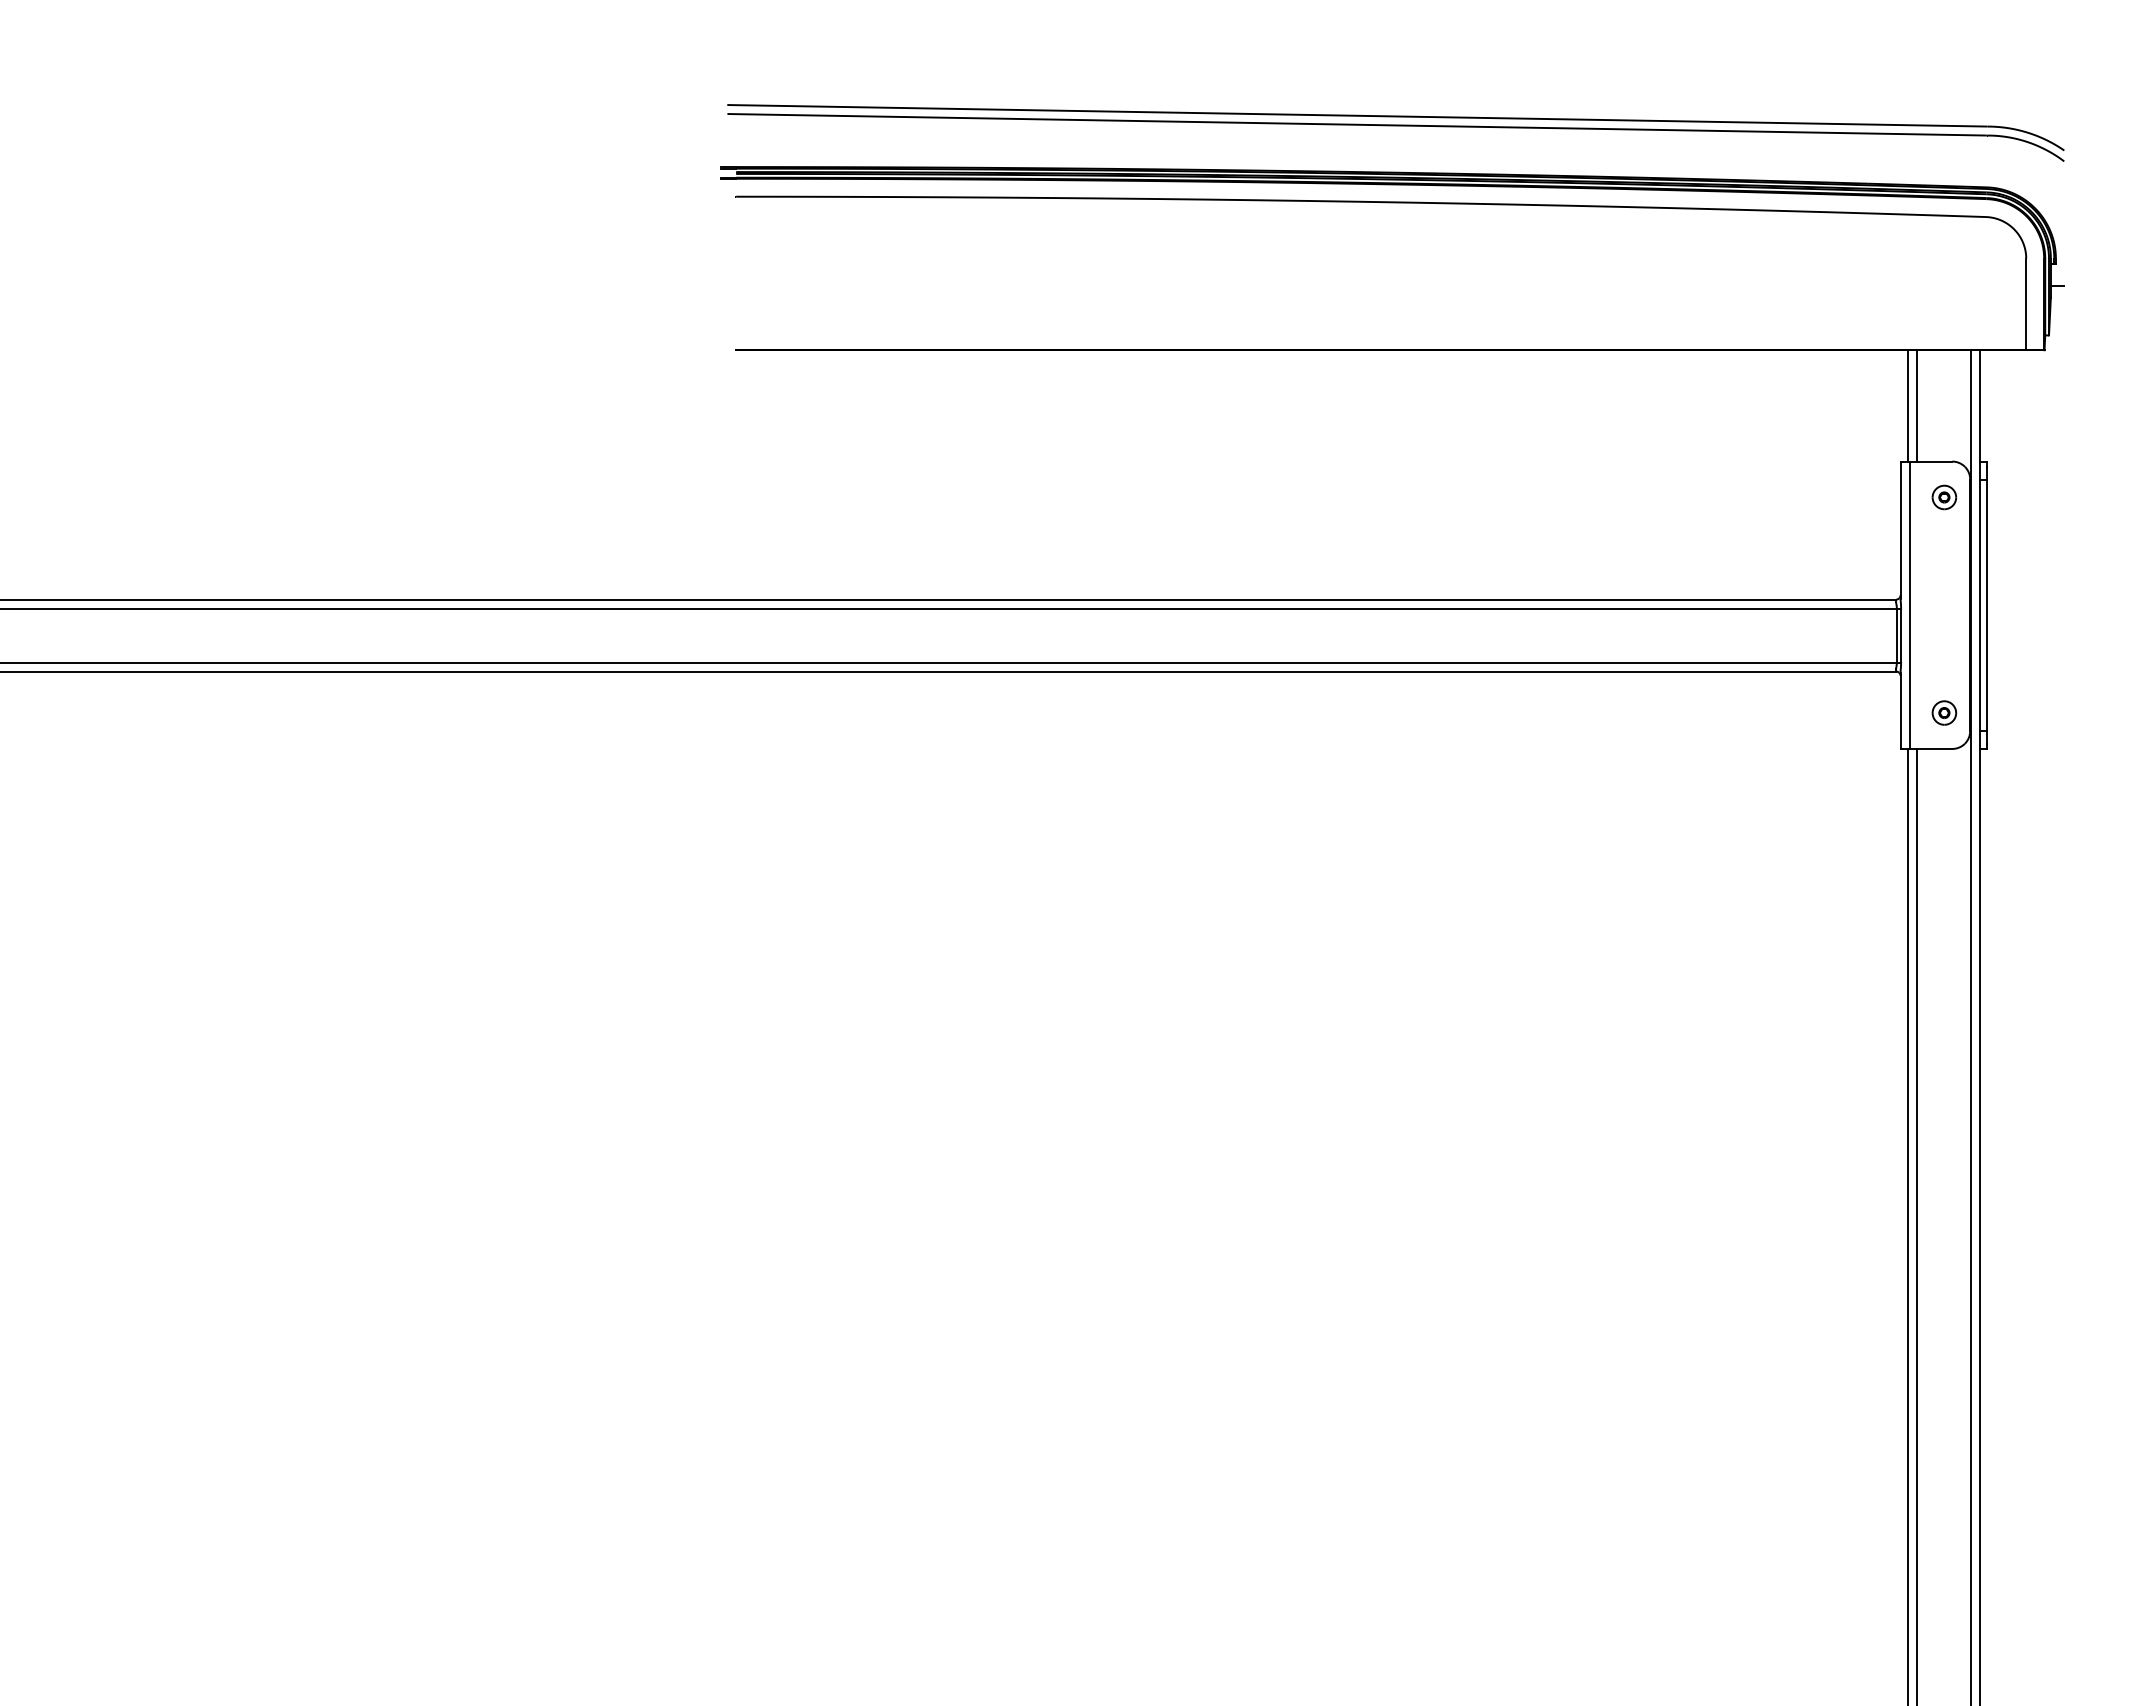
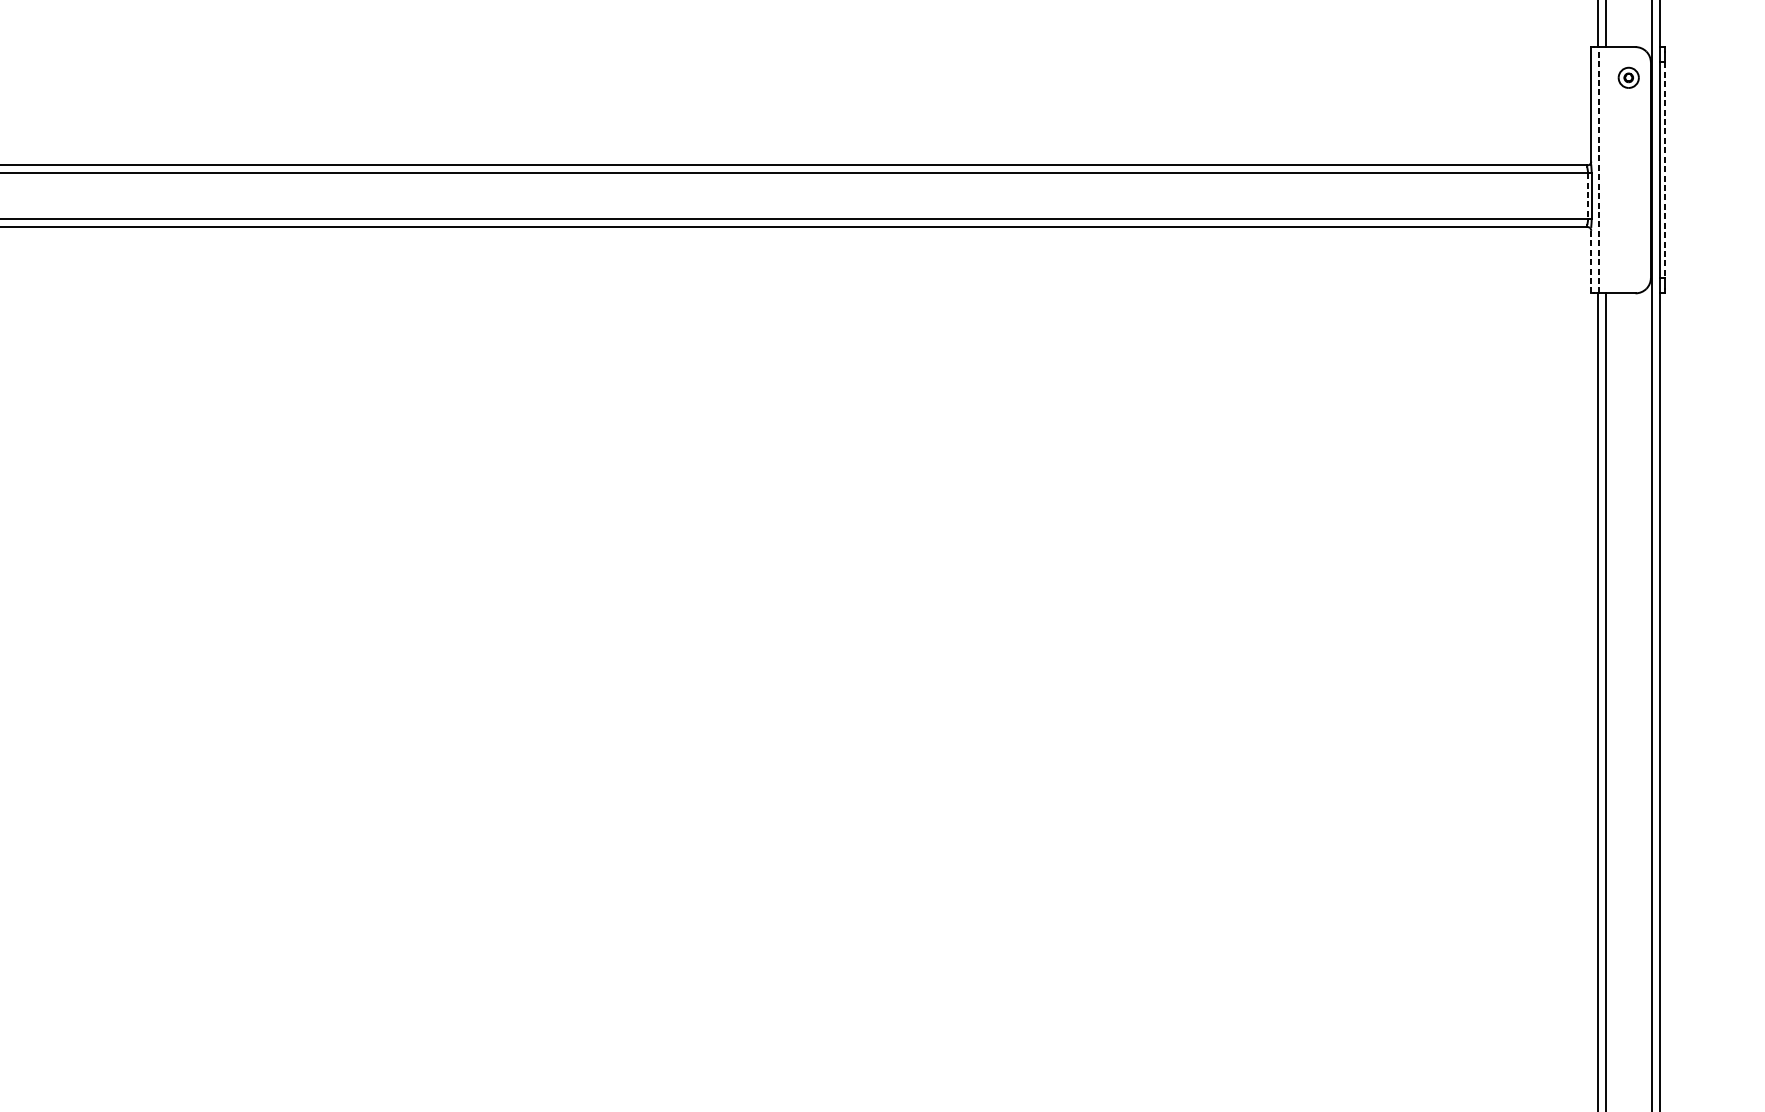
line: (1909, 605) -> (1598, 170), solid -> dashed
line: (1987, 605) -> (1665, 170), solid -> dashed
line: (1896, 635) -> (1587, 196), solid -> dashed
line: (1900, 710) -> (1591, 260), solid -> dashed
part: (1944, 712) -> (1628, 262), removed

